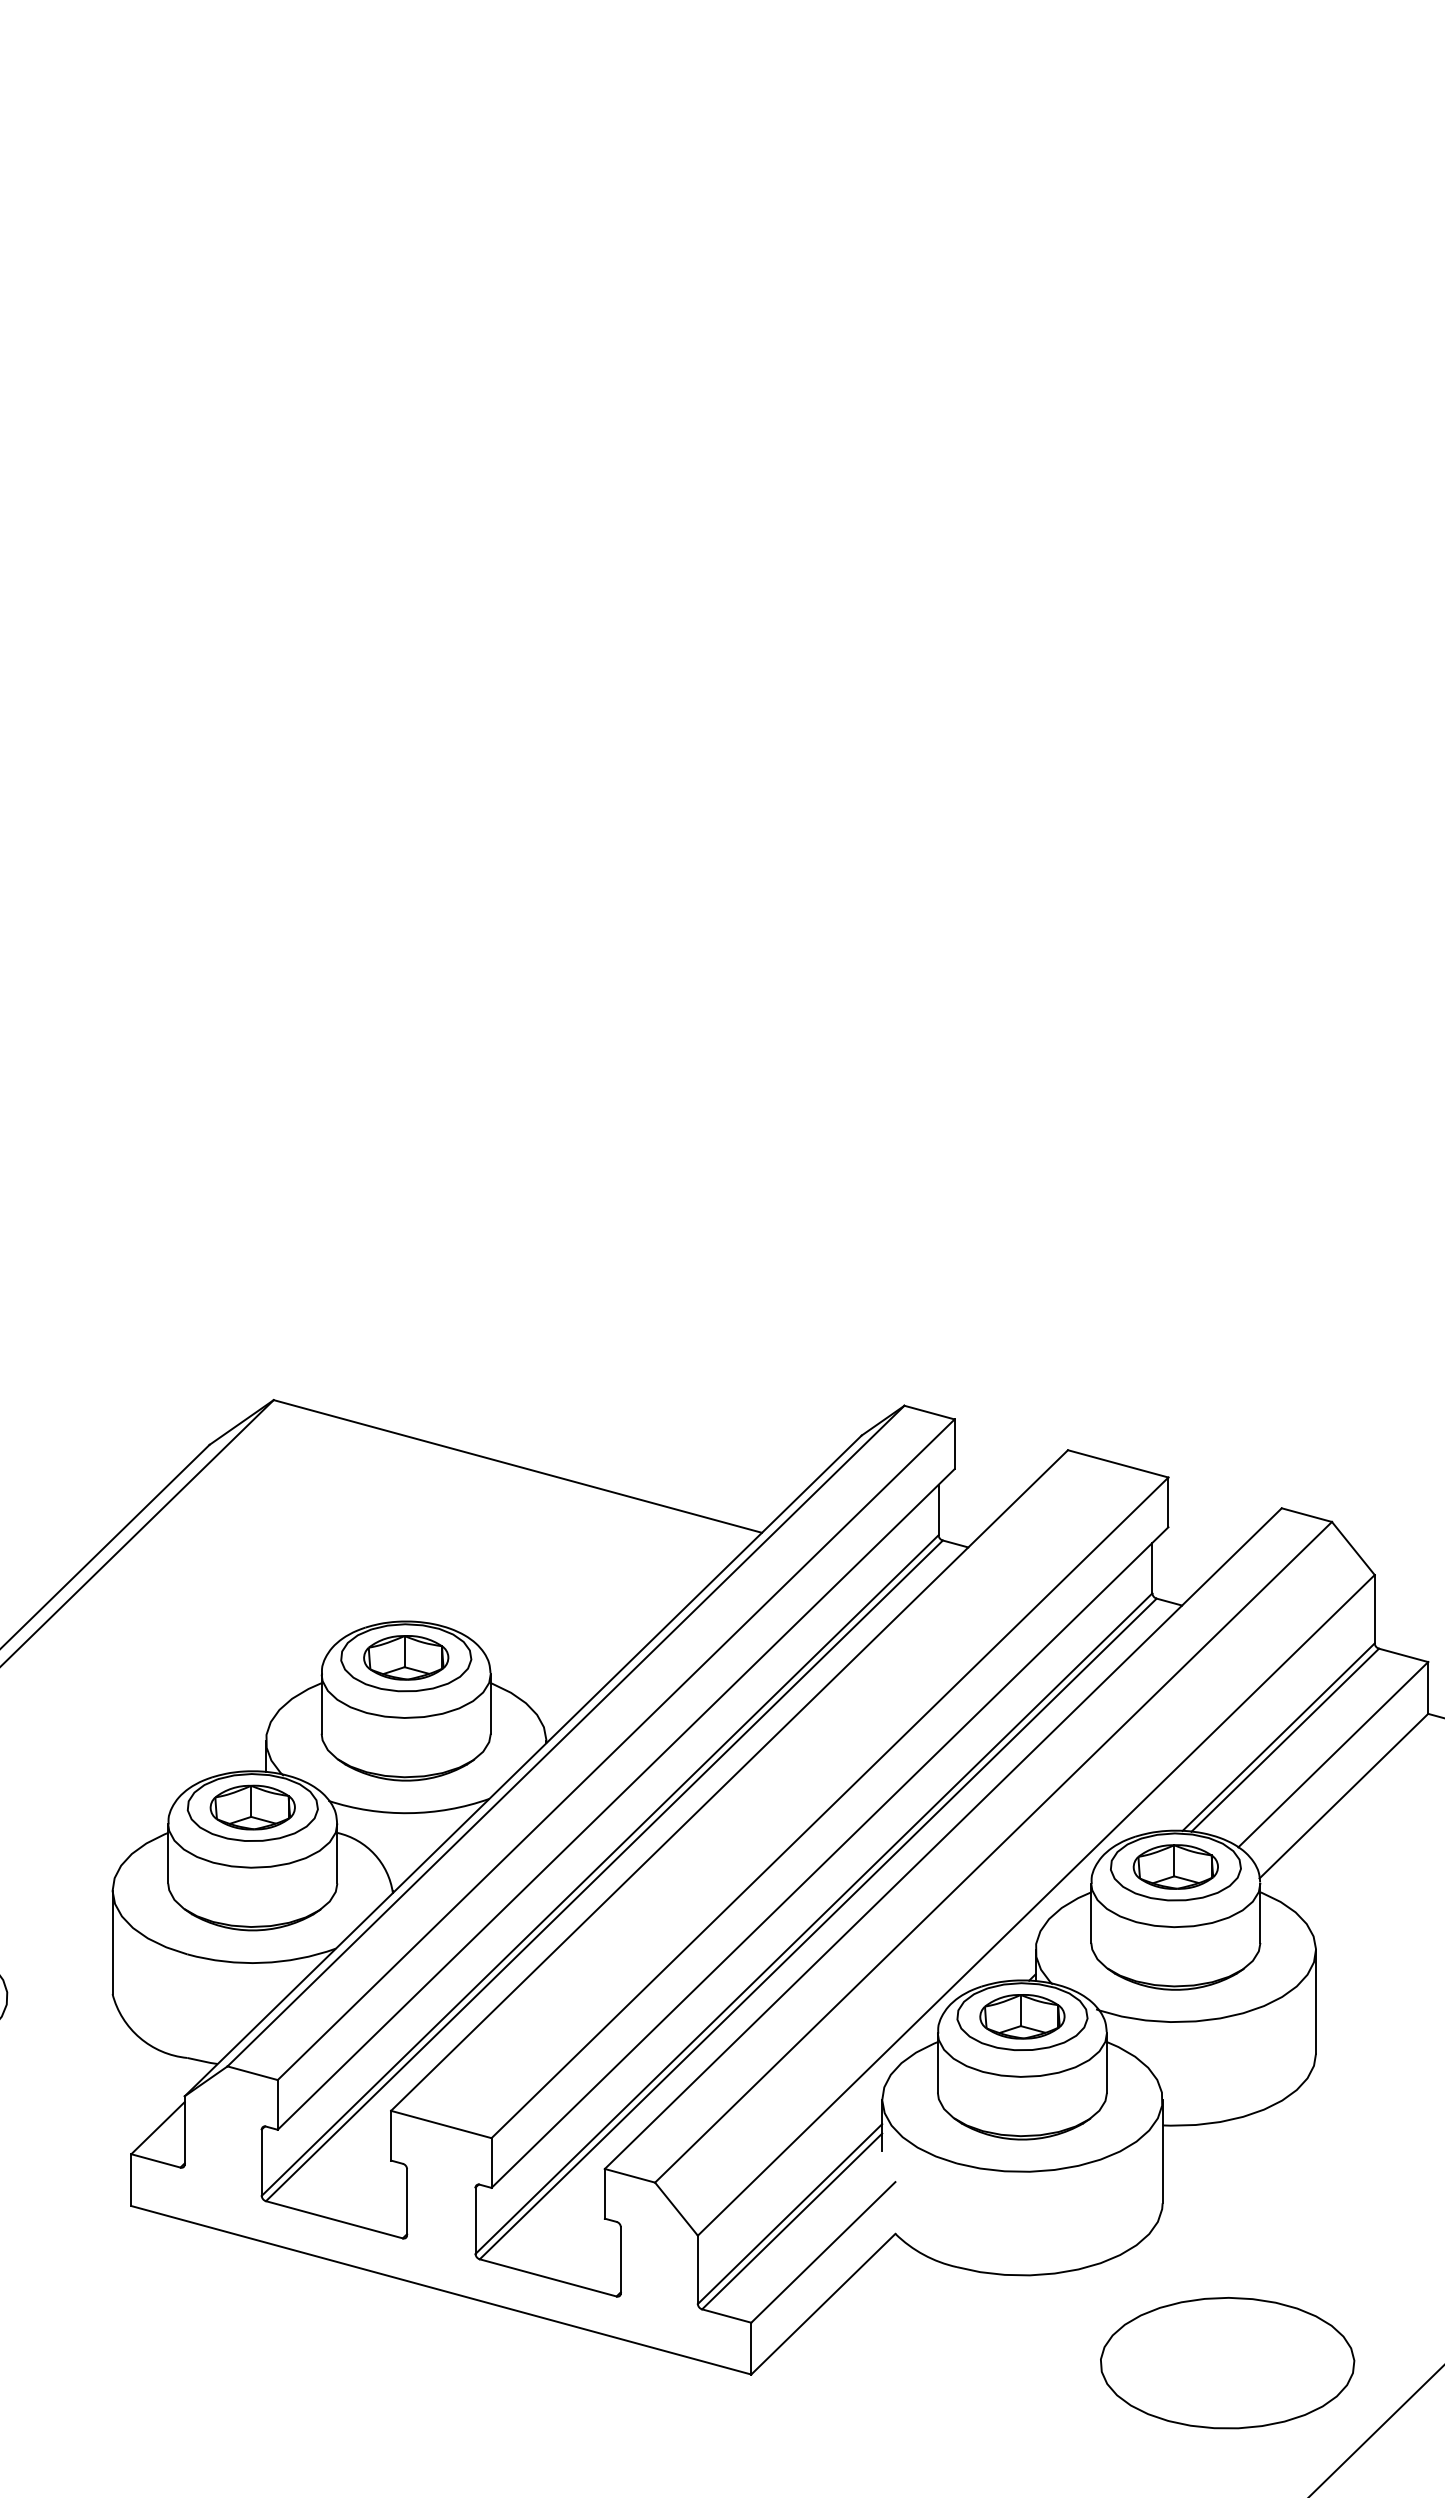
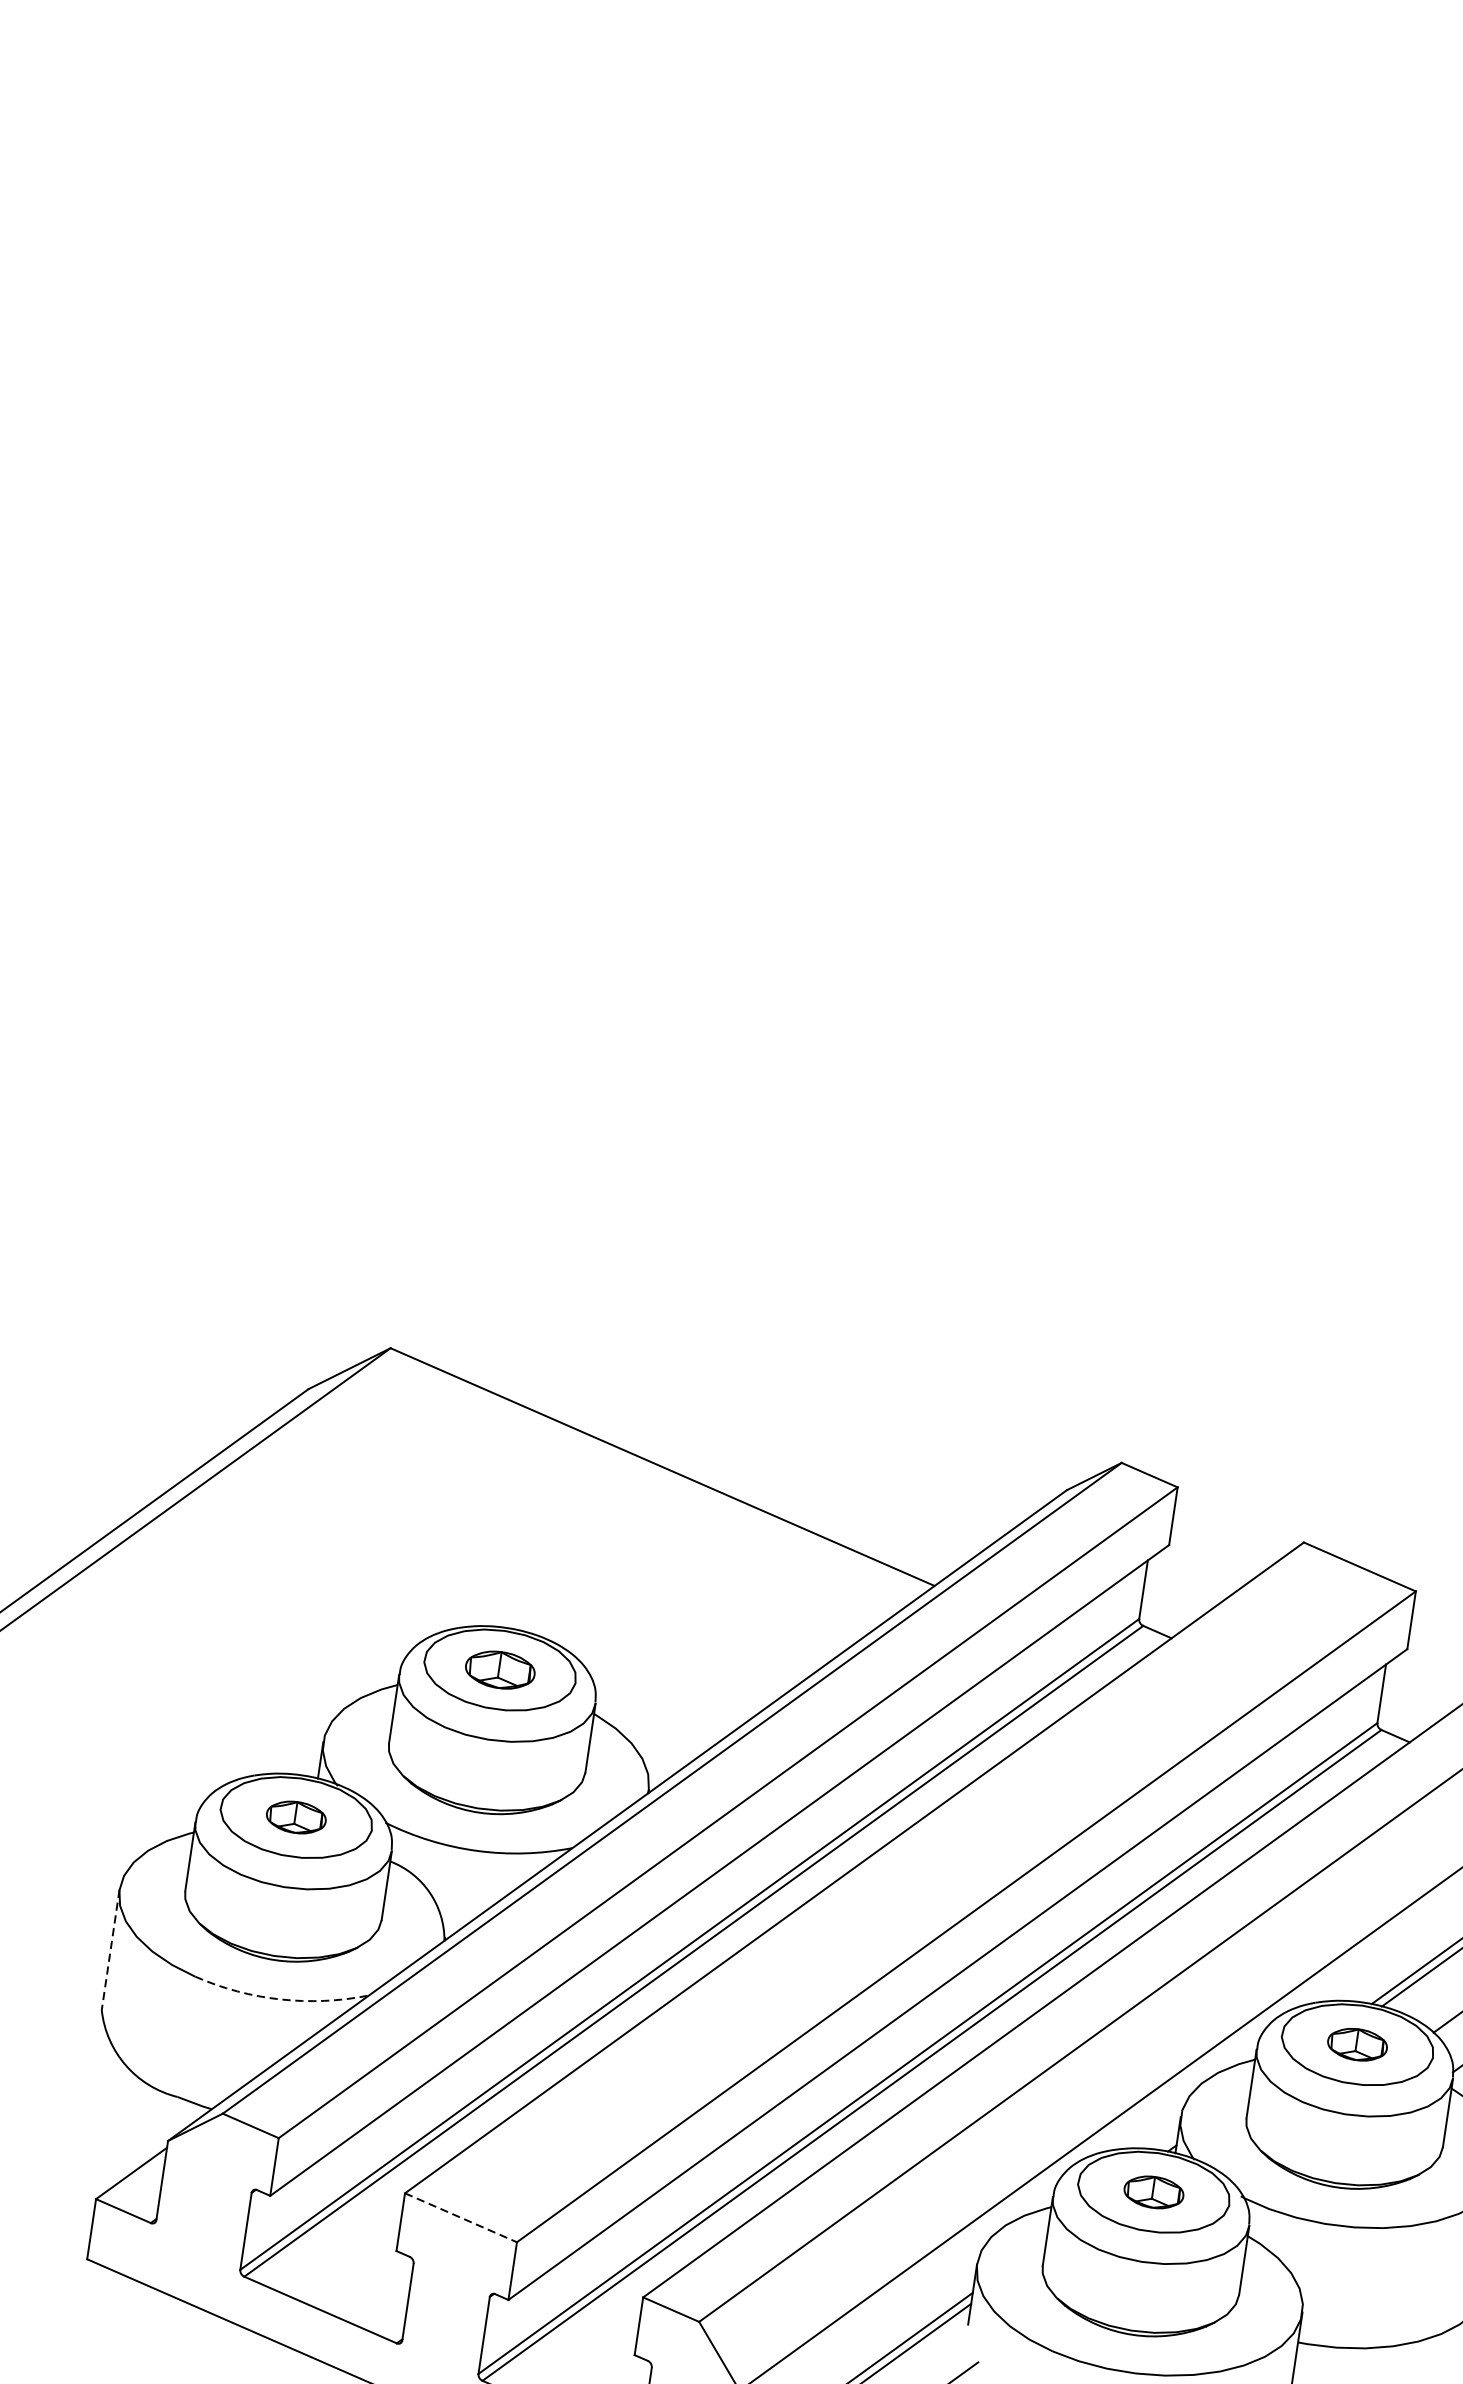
part: (406, 1657) -> (500, 1669), size x0.7
part: (252, 1807) -> (296, 1817), size x0.6
part: (1175, 1866) -> (1357, 2044), size x0.6
line: (112, 1942) -> (110, 1950), solid -> dashed
arc: (262, 1962) -> (281, 1999), solid -> dashed
part: (1022, 2016) -> (1154, 2192), size x0.6
line: (441, 2124) -> (461, 2217), solid -> dashed

